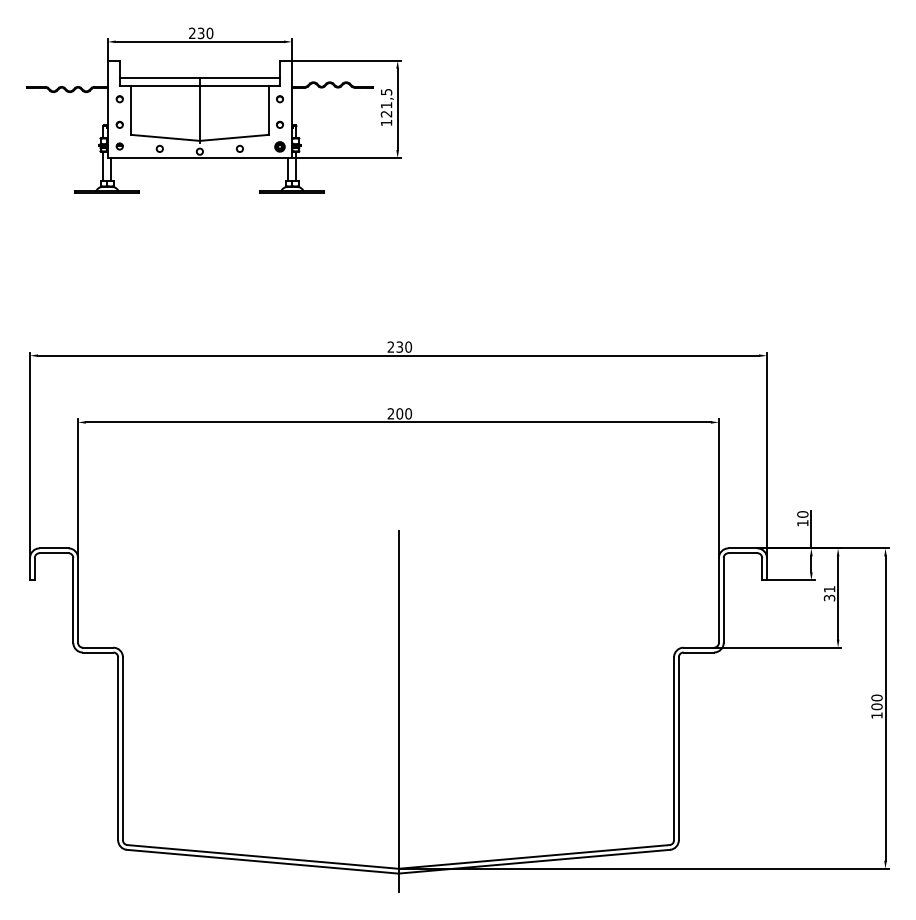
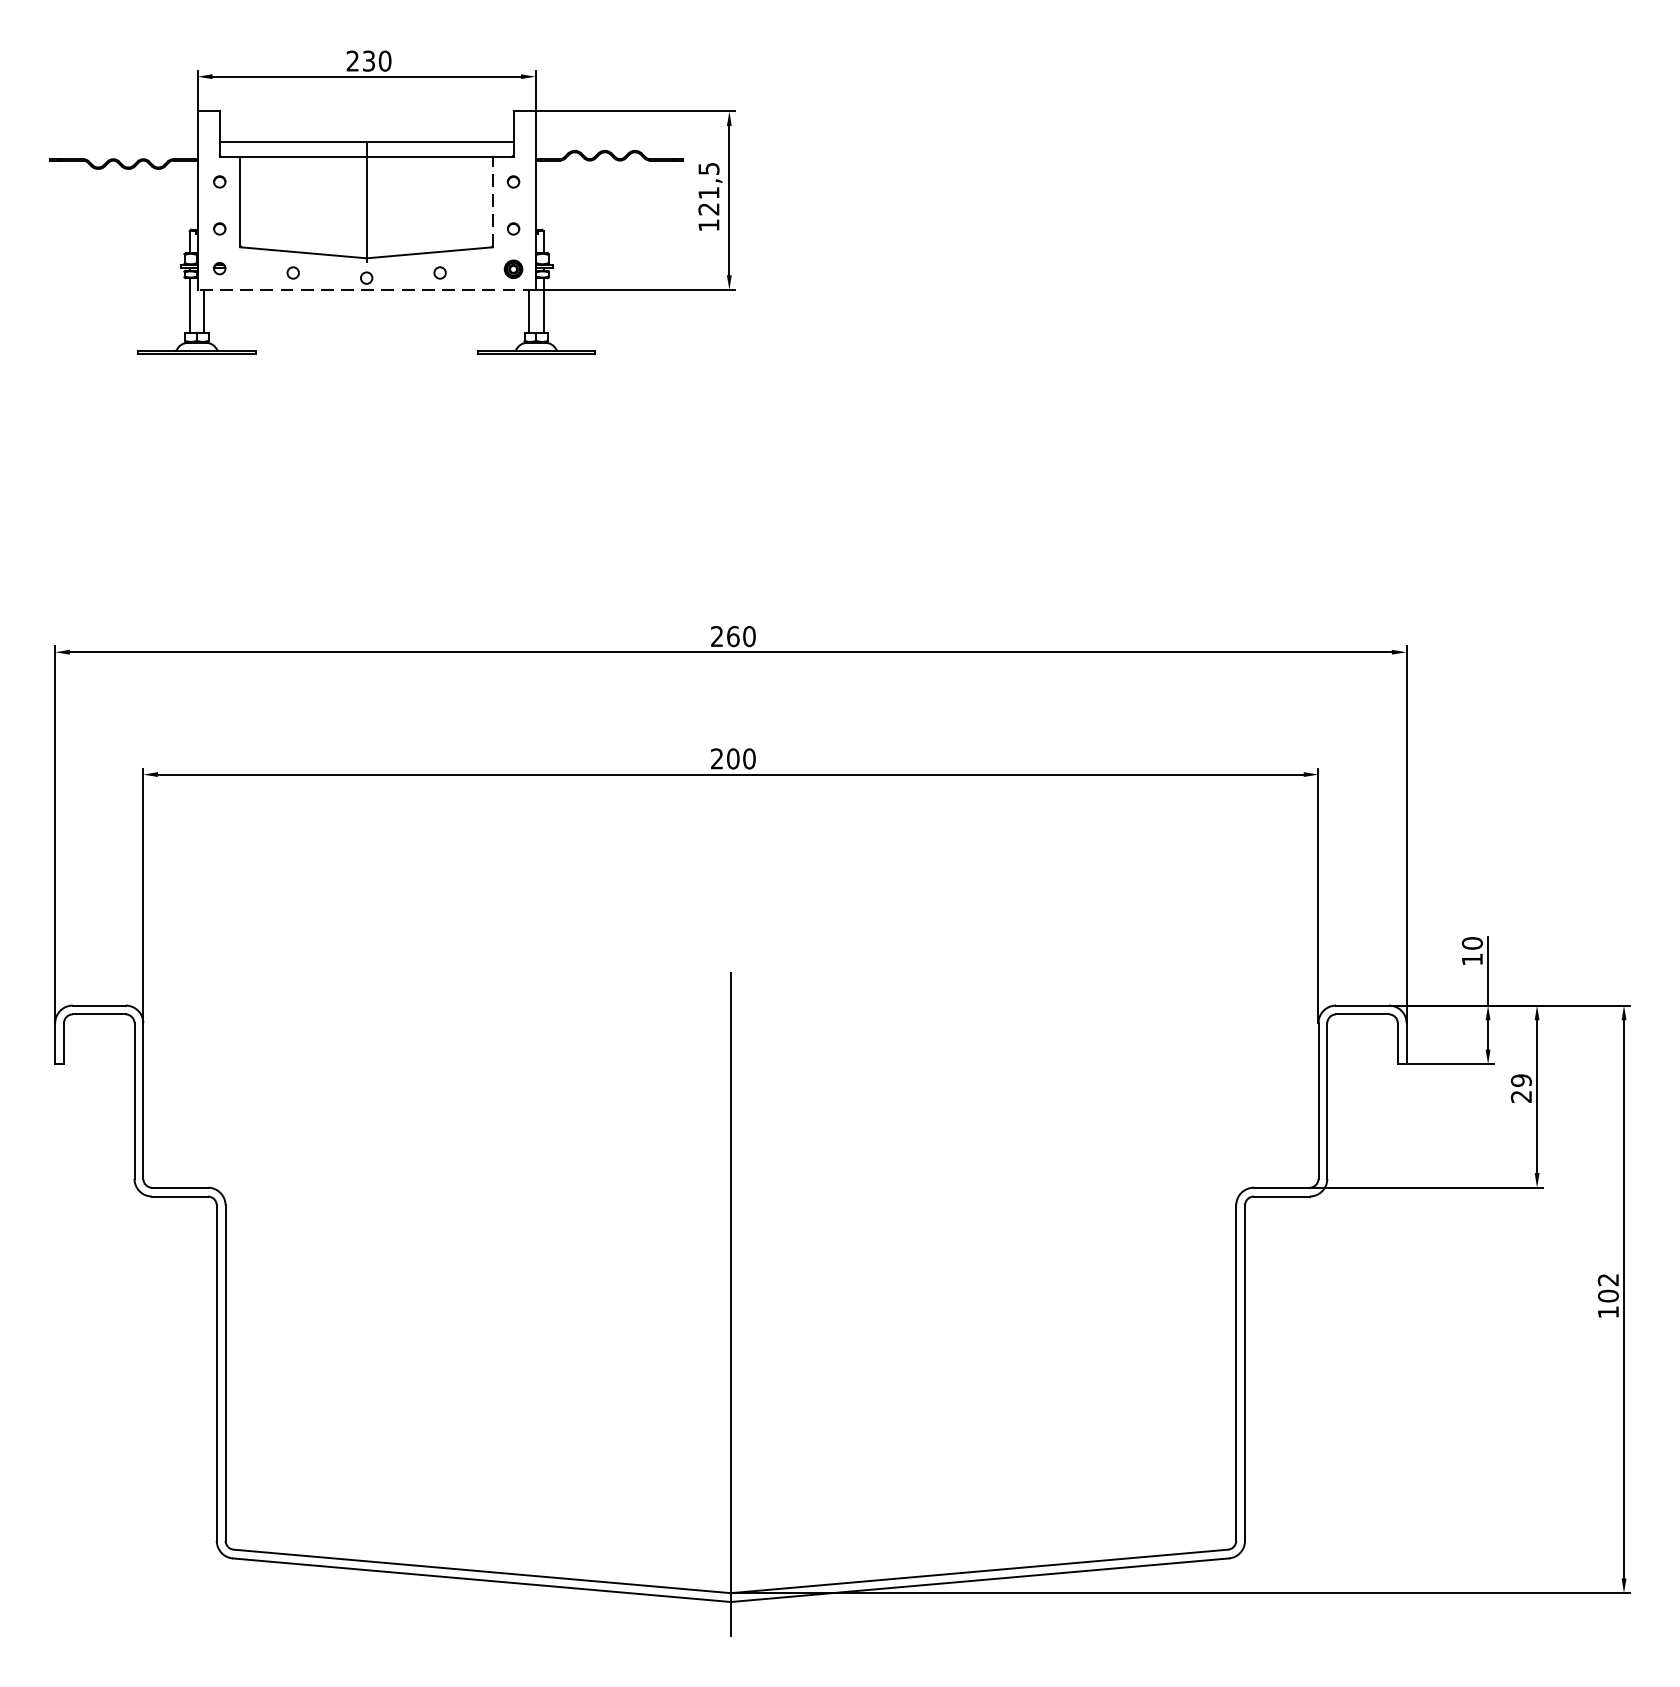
line: (268, 110) -> (492, 202), solid -> dashed
line: (199, 158) -> (365, 290), solid -> dashed
text: (399, 346) -> (732, 635), 230 -> 260
text: (829, 593) -> (1521, 1088), 31 -> 29
text: (876, 697) -> (1607, 1279), 100 -> 102

